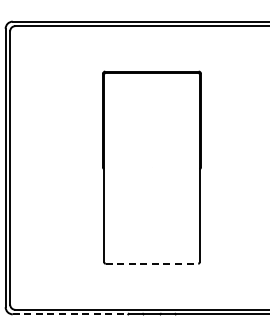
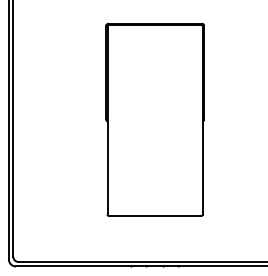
line: (152, 263) -> (155, 215), dashed -> solid
line: (70, 314) -> (73, 266), dashed -> solid

